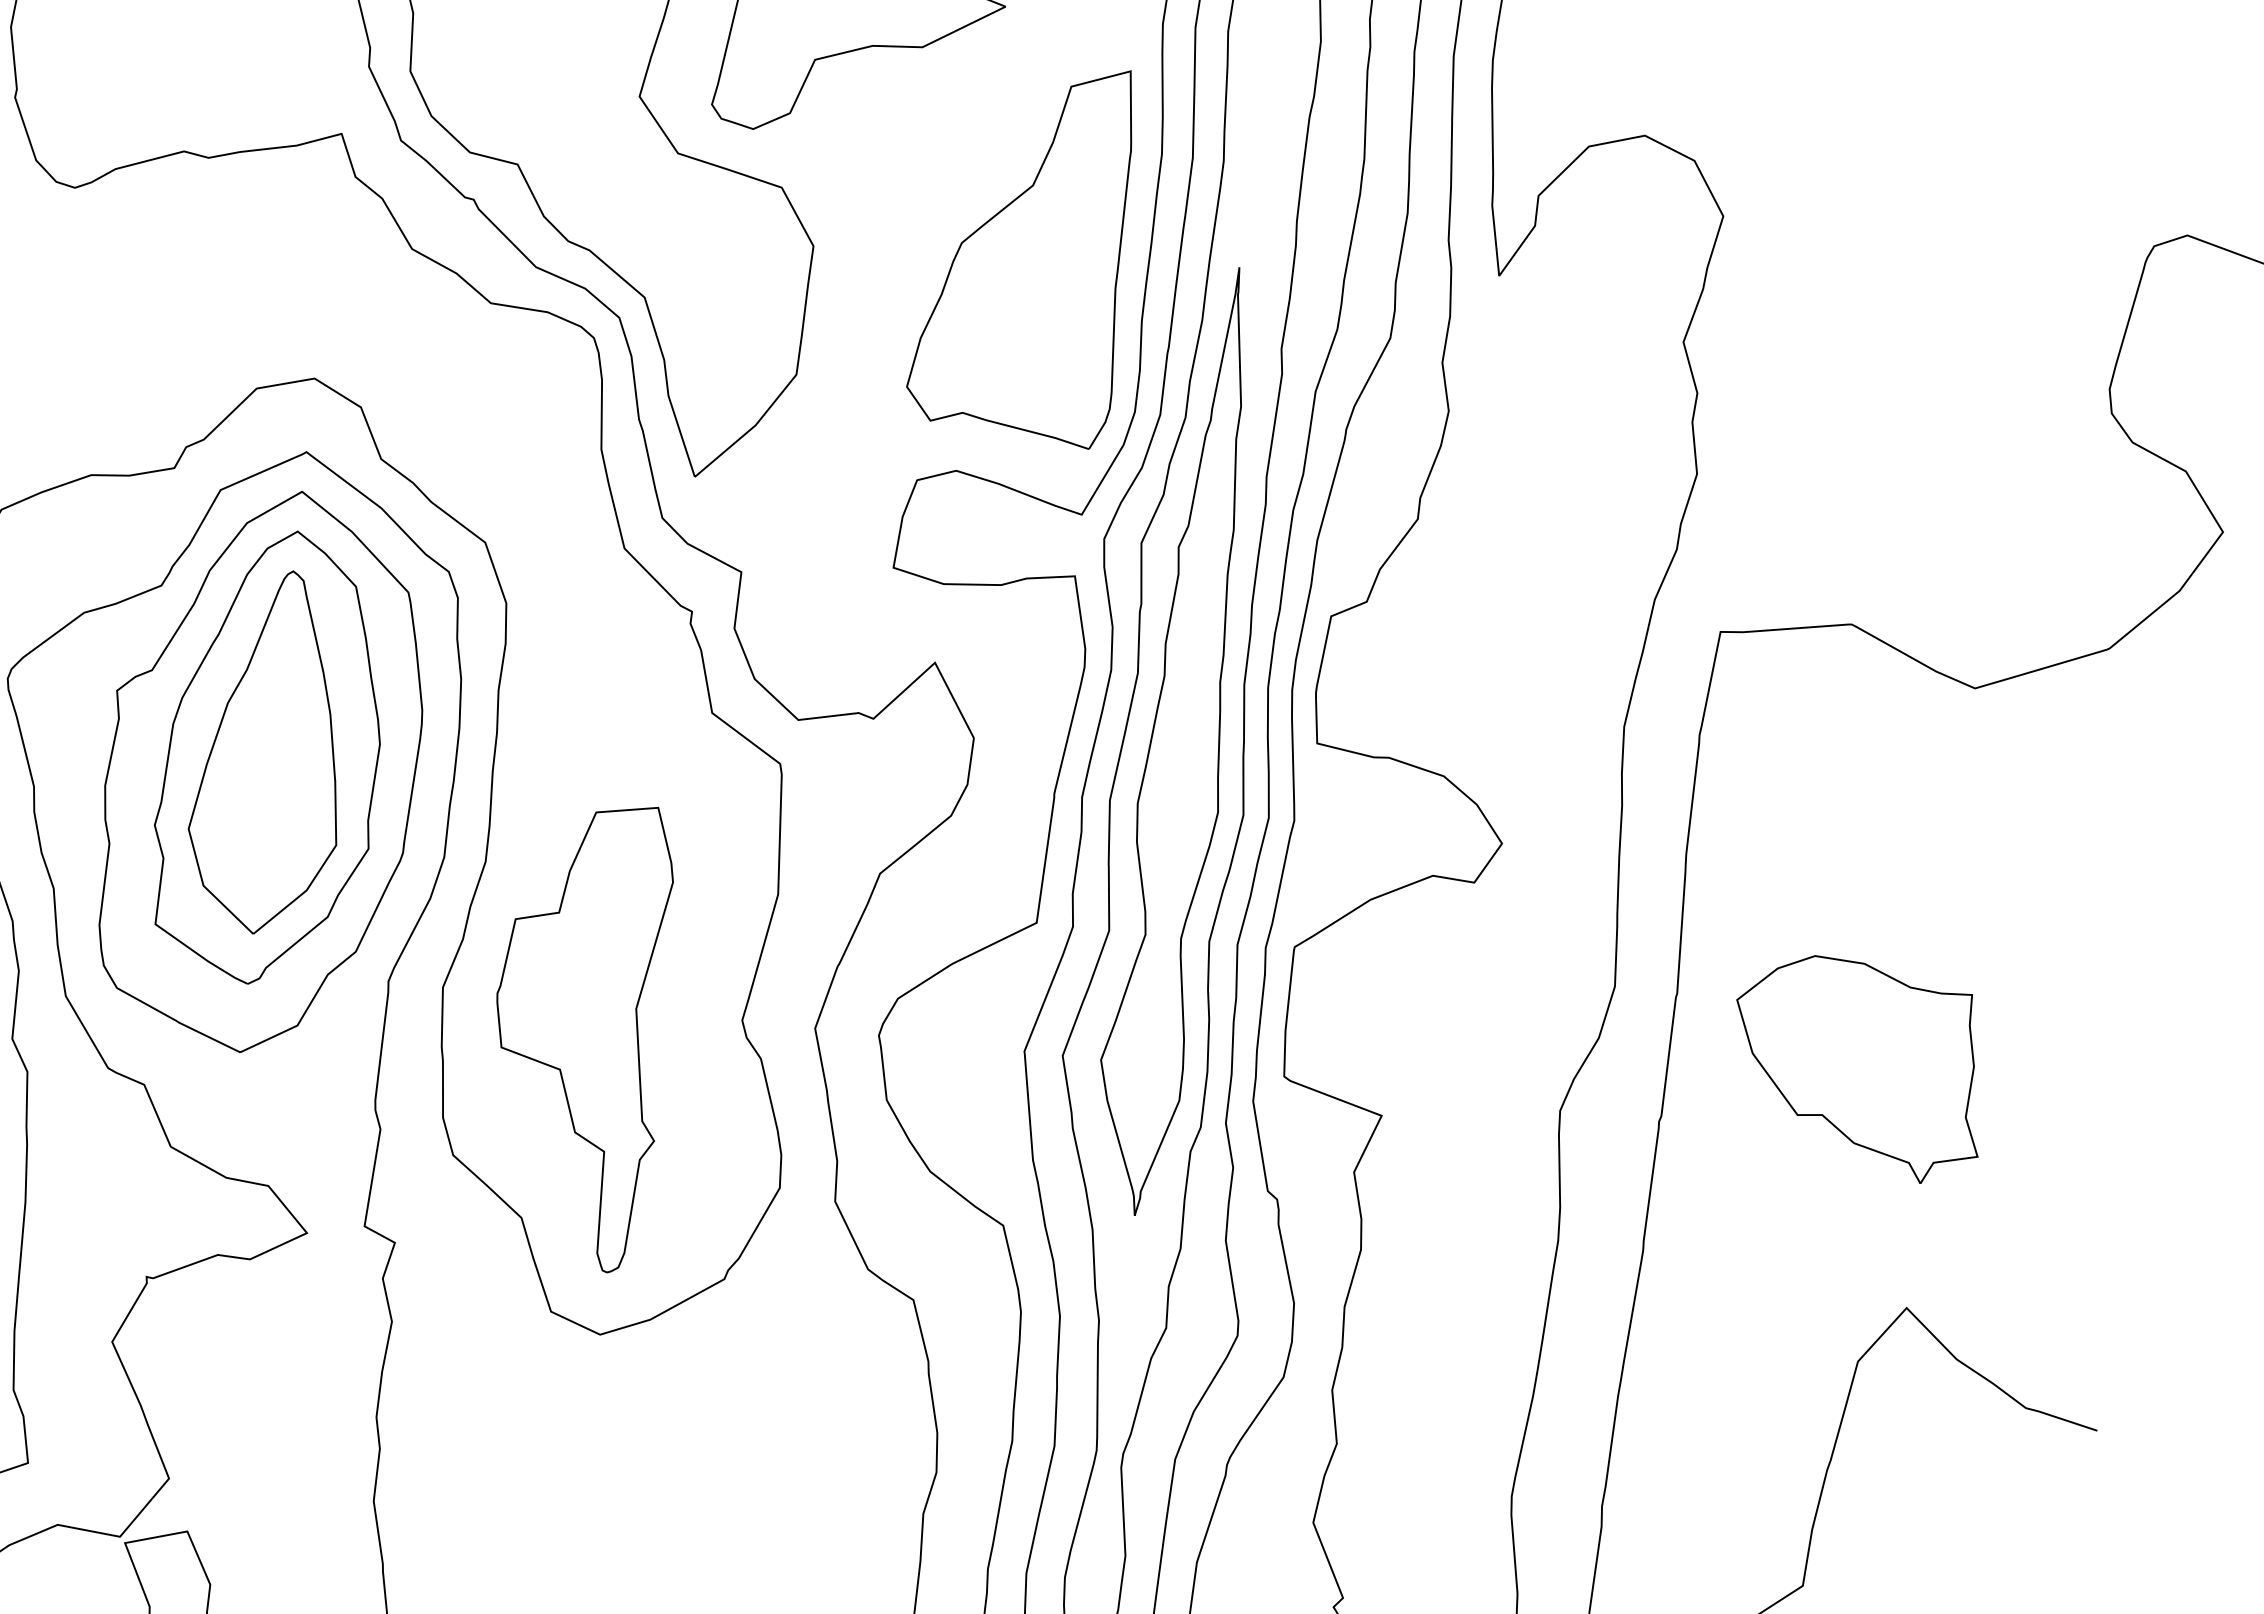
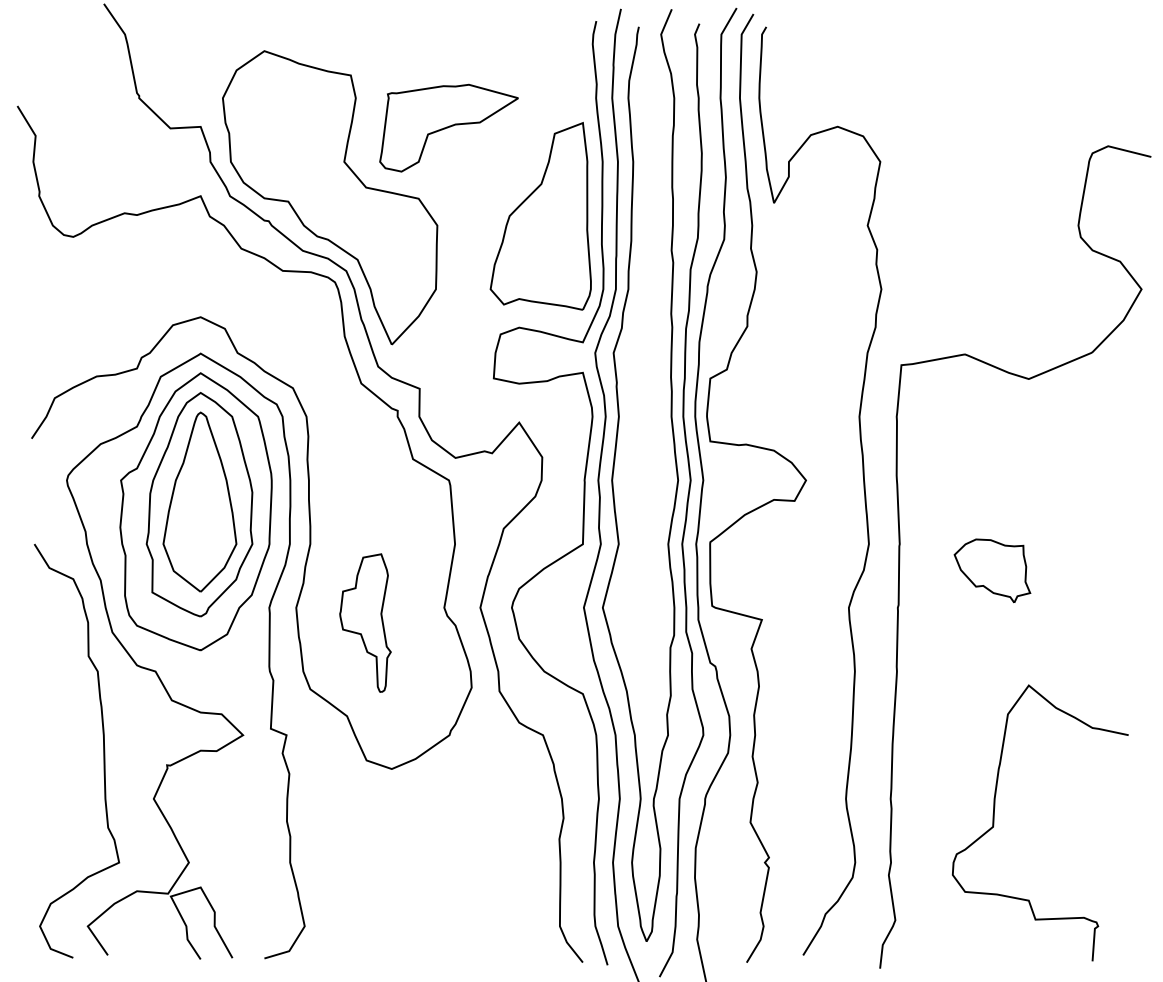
part: (1180, 738) -> (643, 446), removed
part: (579, 1032) -> (365, 622), size x0.6
part: (1858, 1067) -> (992, 570), size x0.6

